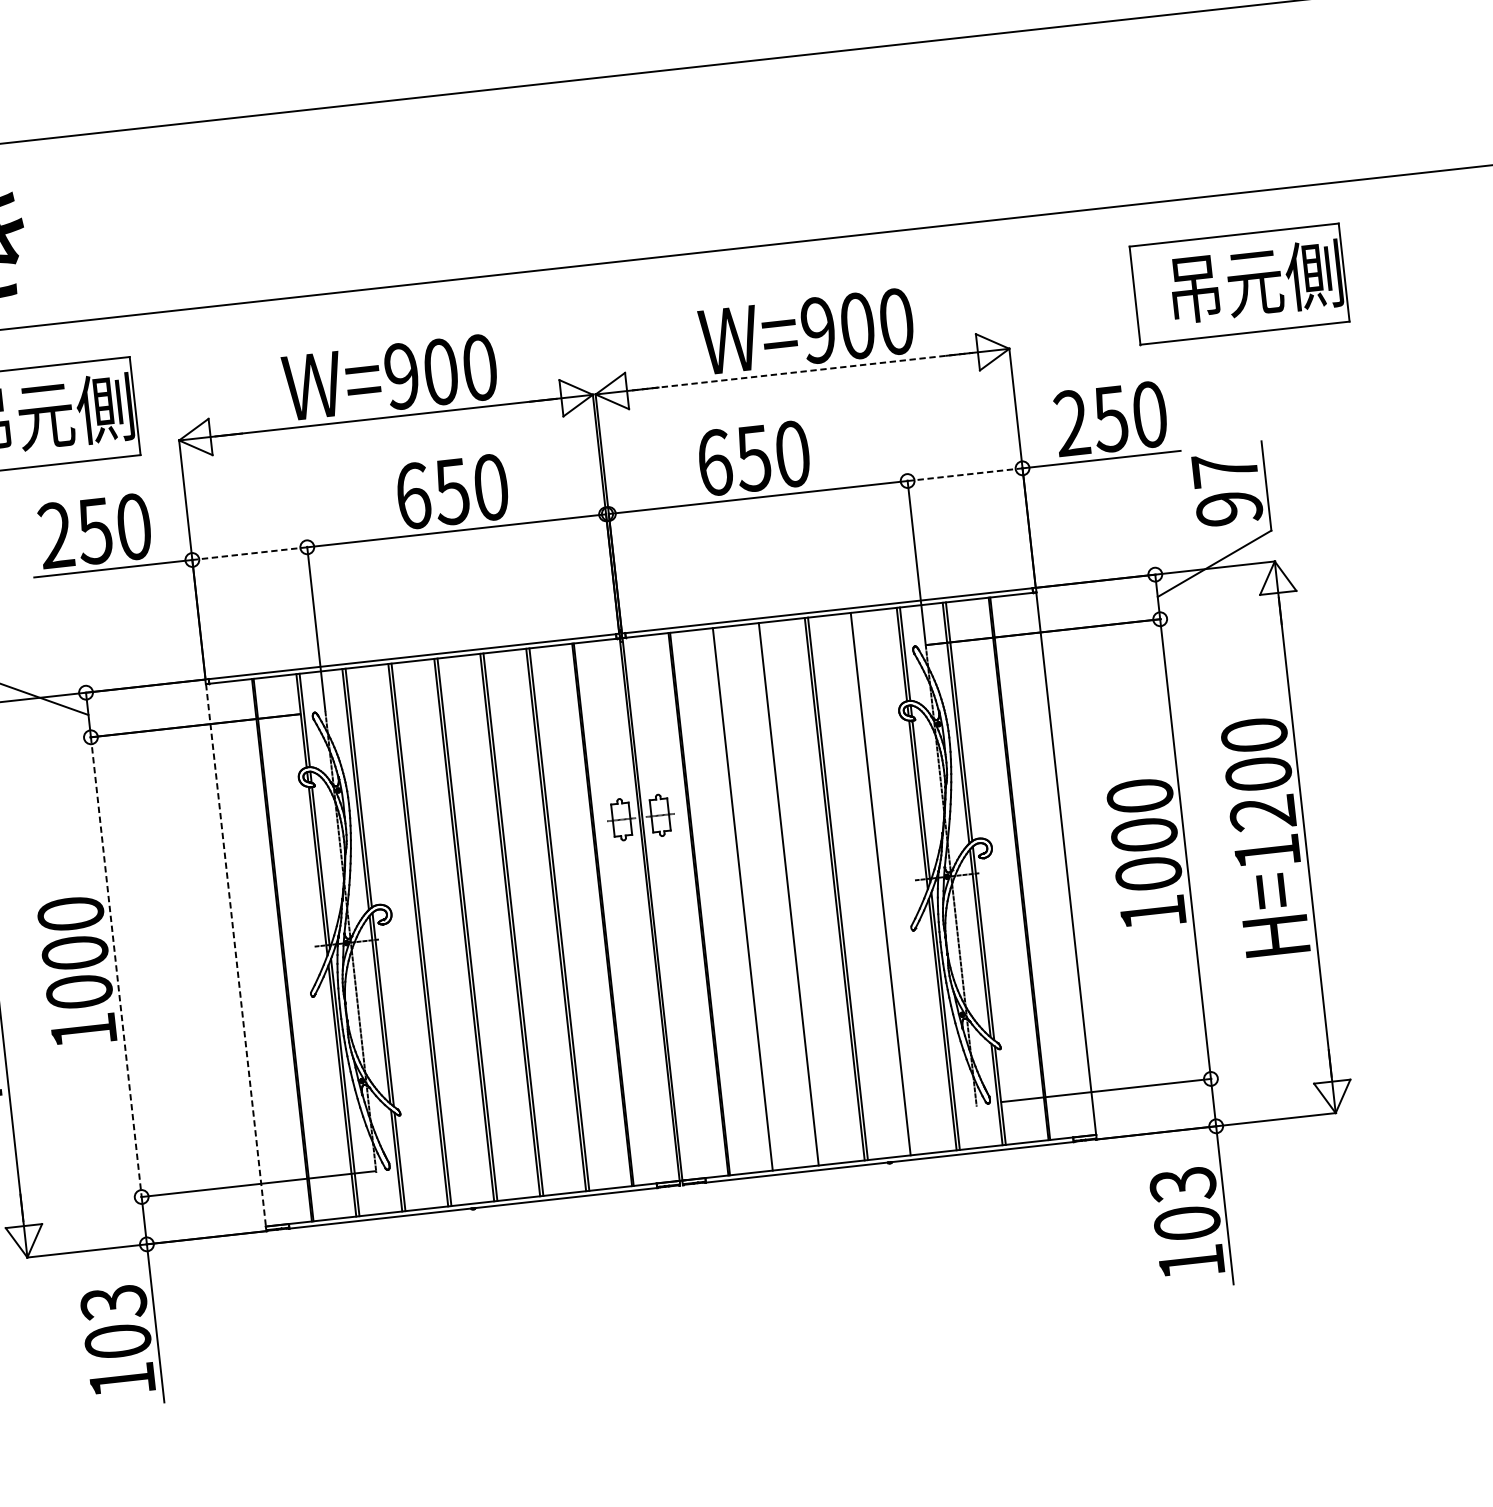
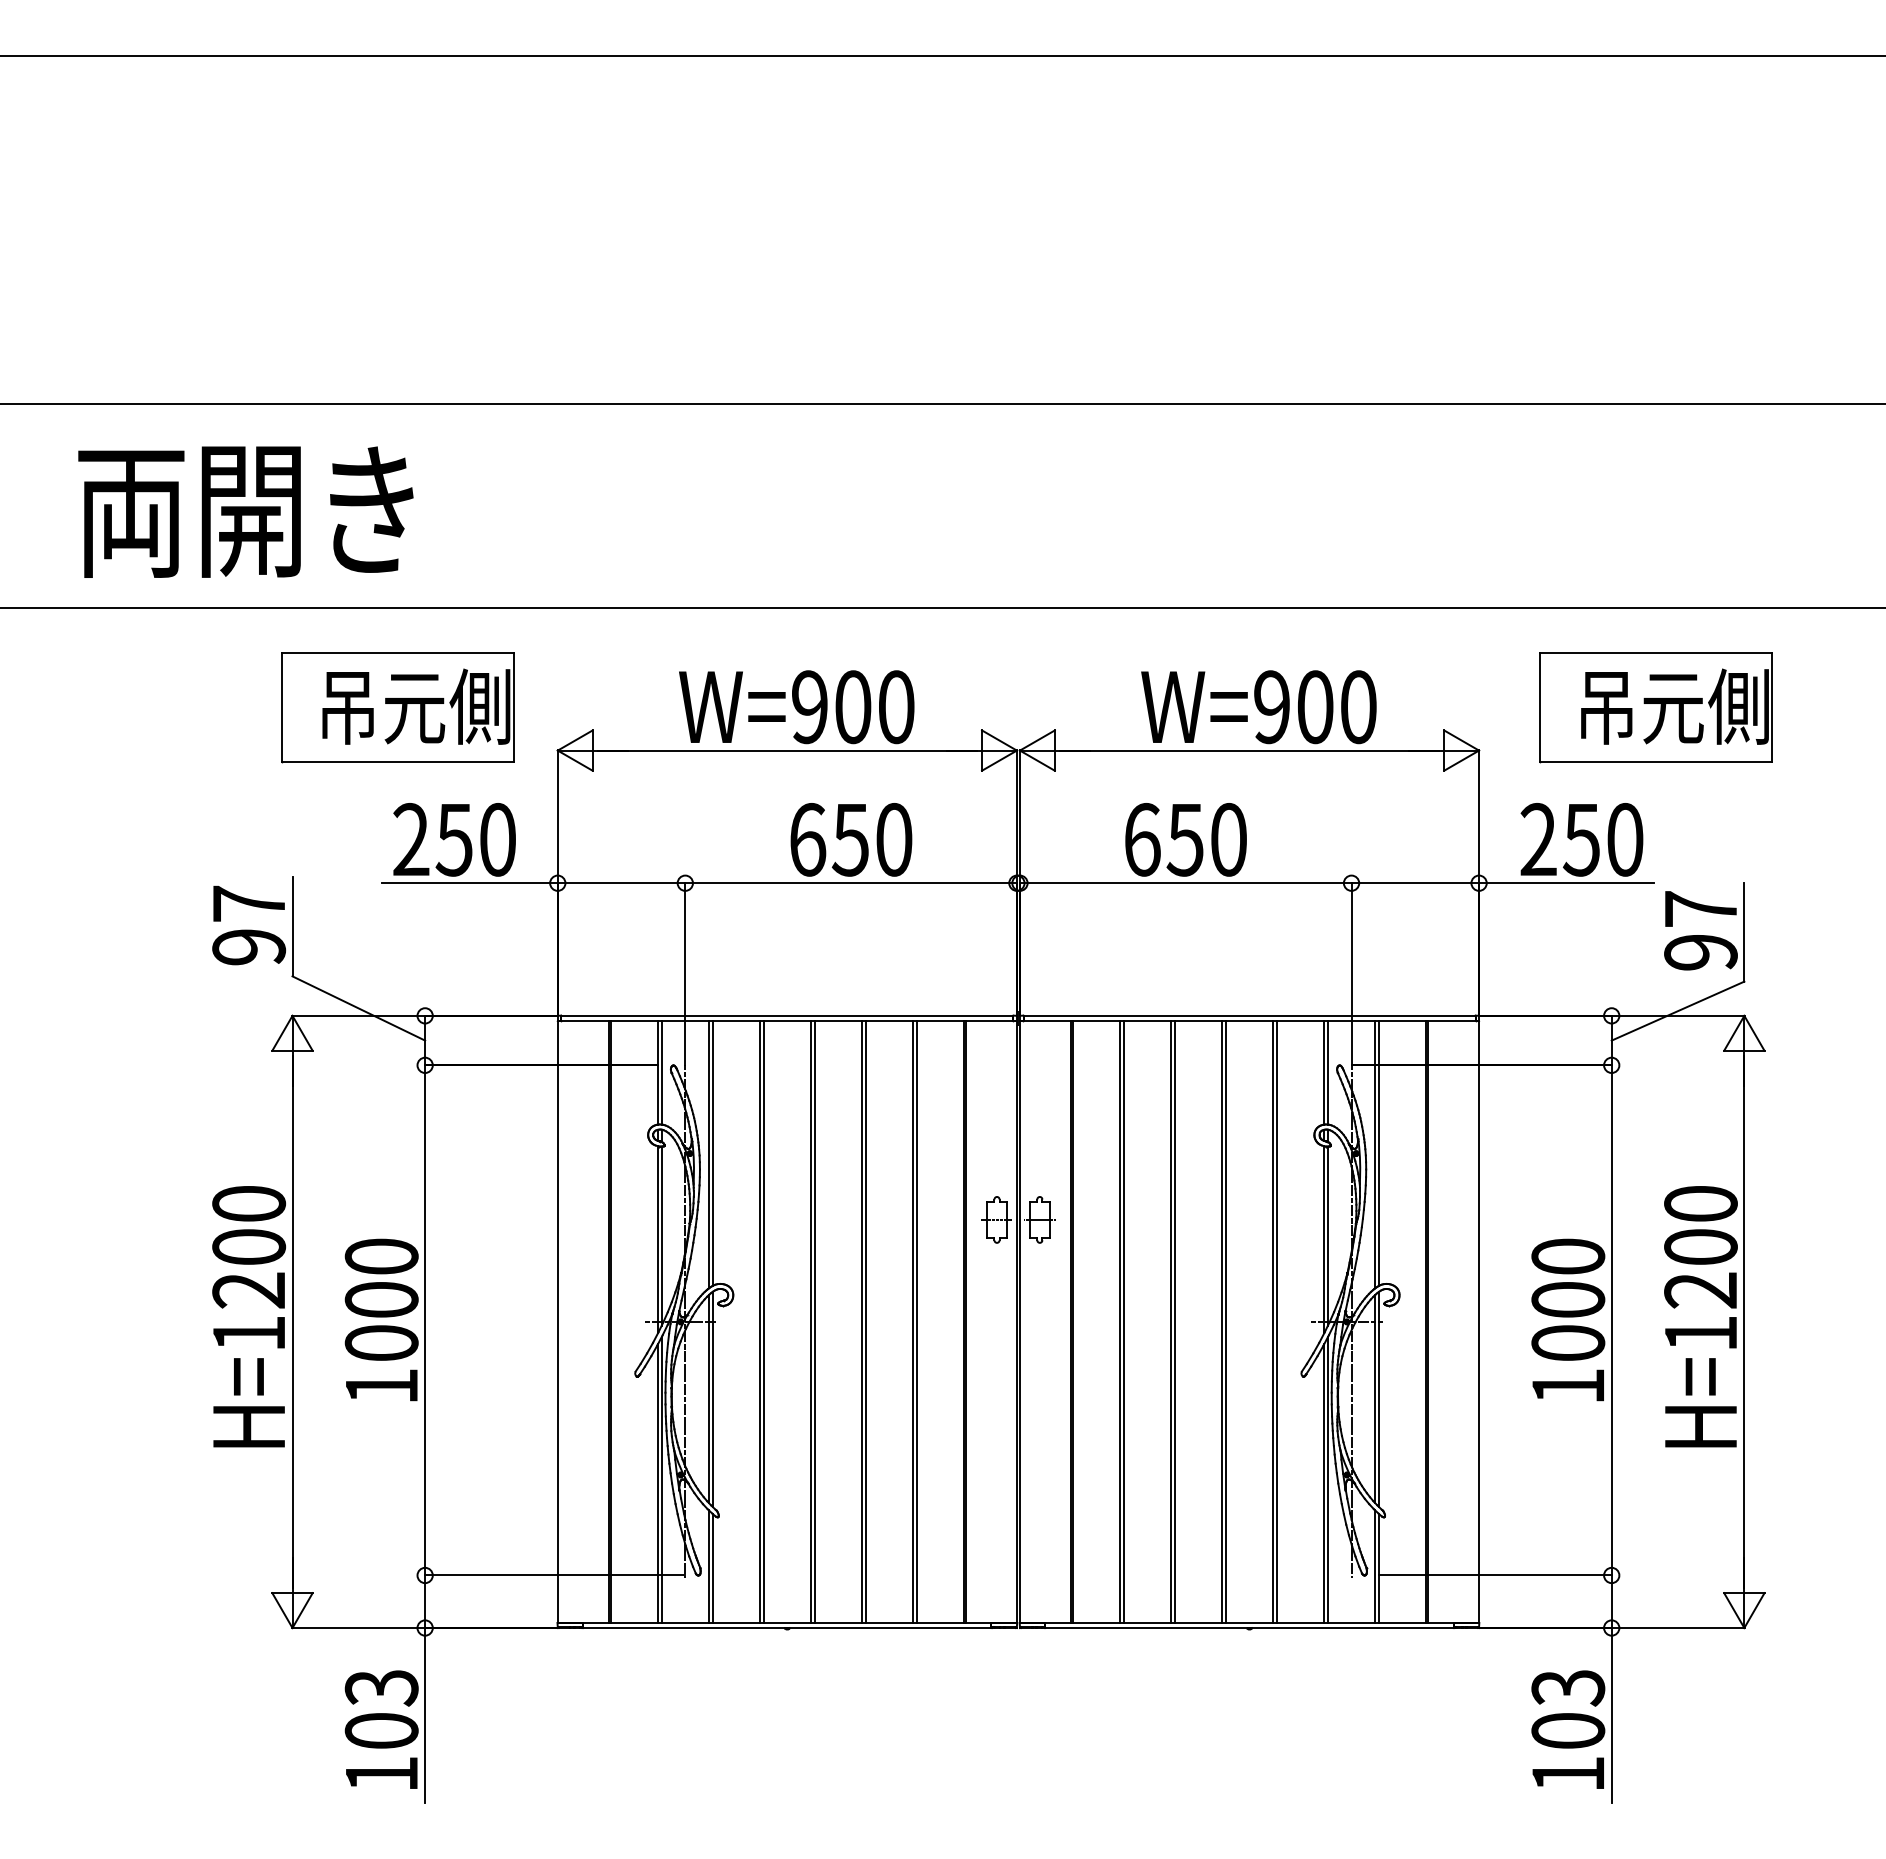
part: (1238, 284) -> (1655, 707), moved
line: (803, 371) -> (1250, 750), dashed -> solid
line: (965, 474) -> (1415, 883), dashed -> solid
line: (249, 553) -> (621, 883), dashed -> solid
line: (883, 883) -> (1276, 1321), added
line: (791, 893) -> (1174, 1321), added
line: (745, 898) -> (1123, 1321), added
line: (235, 954) -> (557, 1321), dashed -> solid
line: (116, 967) -> (425, 1320), dashed -> solid

